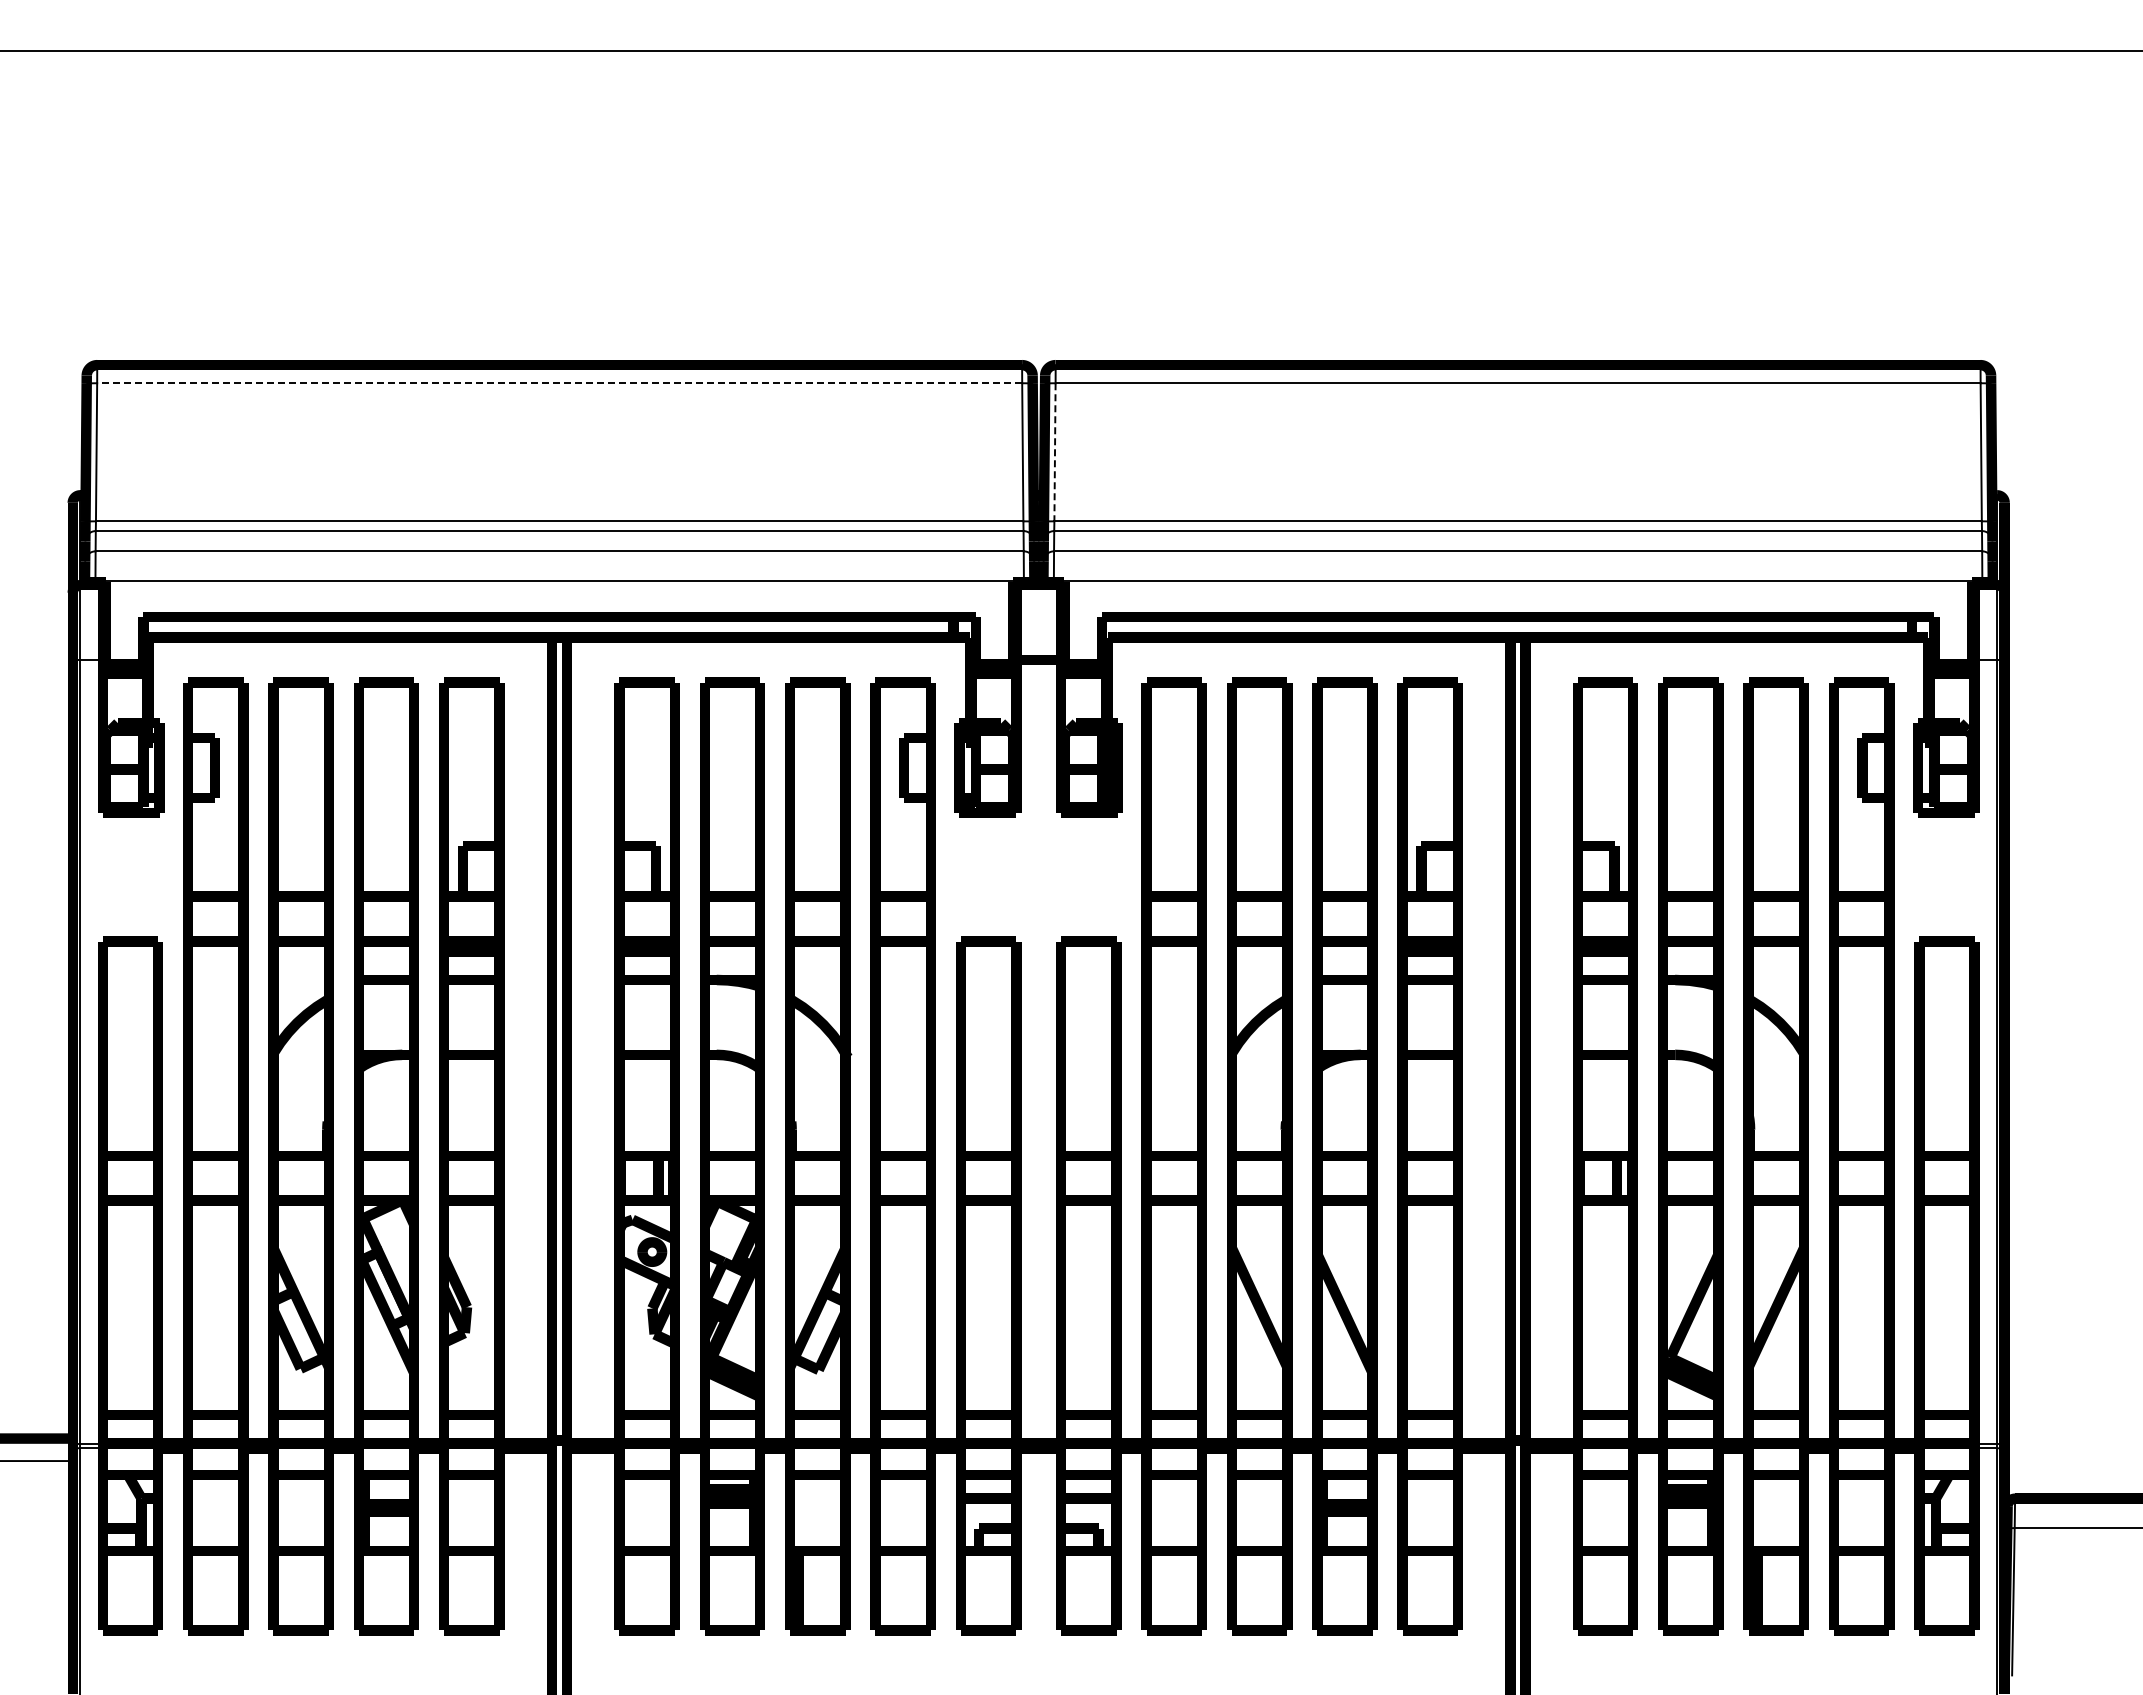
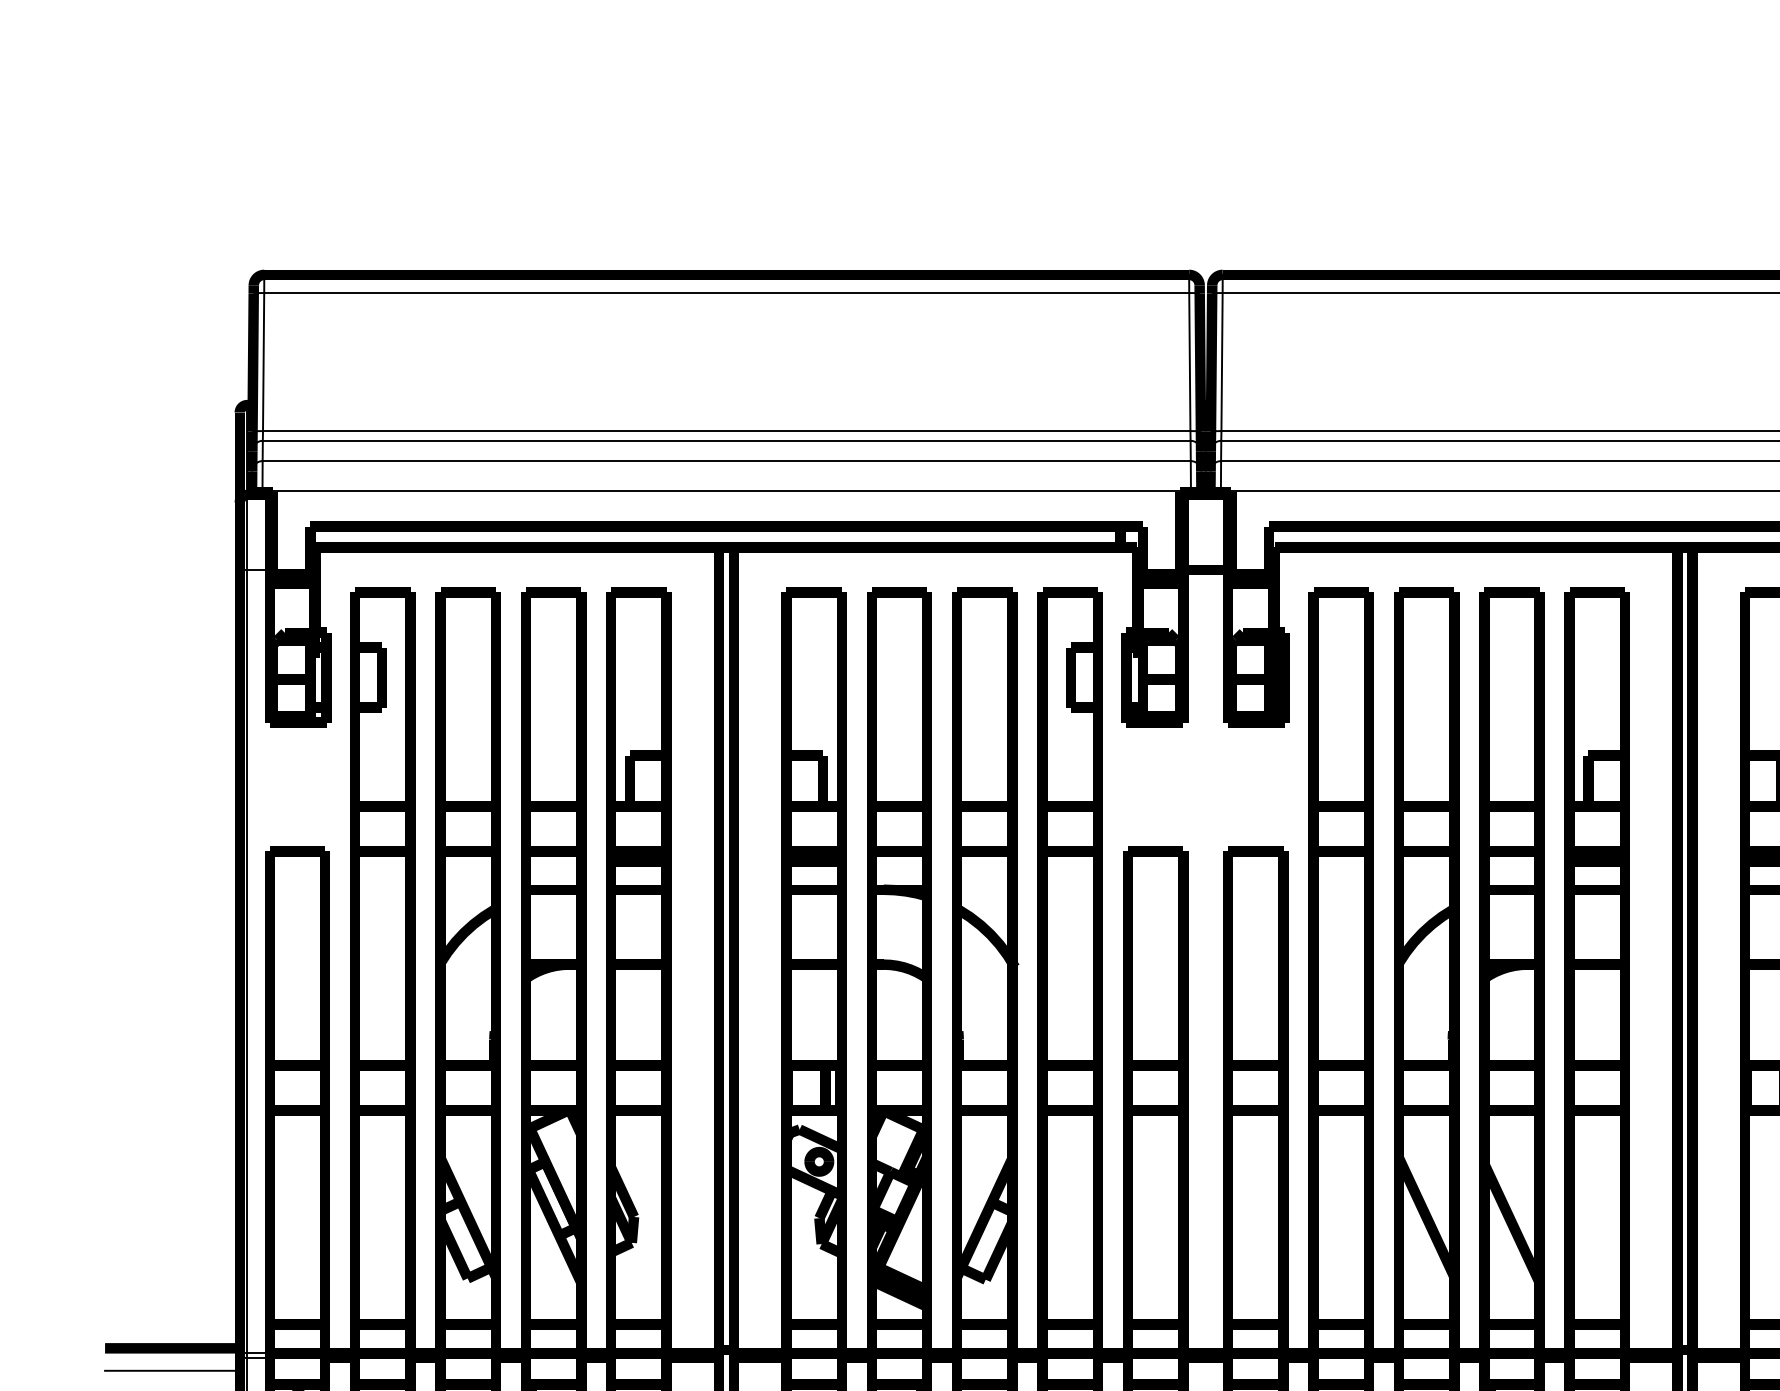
line: (559, 383) -> (726, 293), dashed -> solid
line: (1055, 452) -> (1222, 362), dashed -> solid

